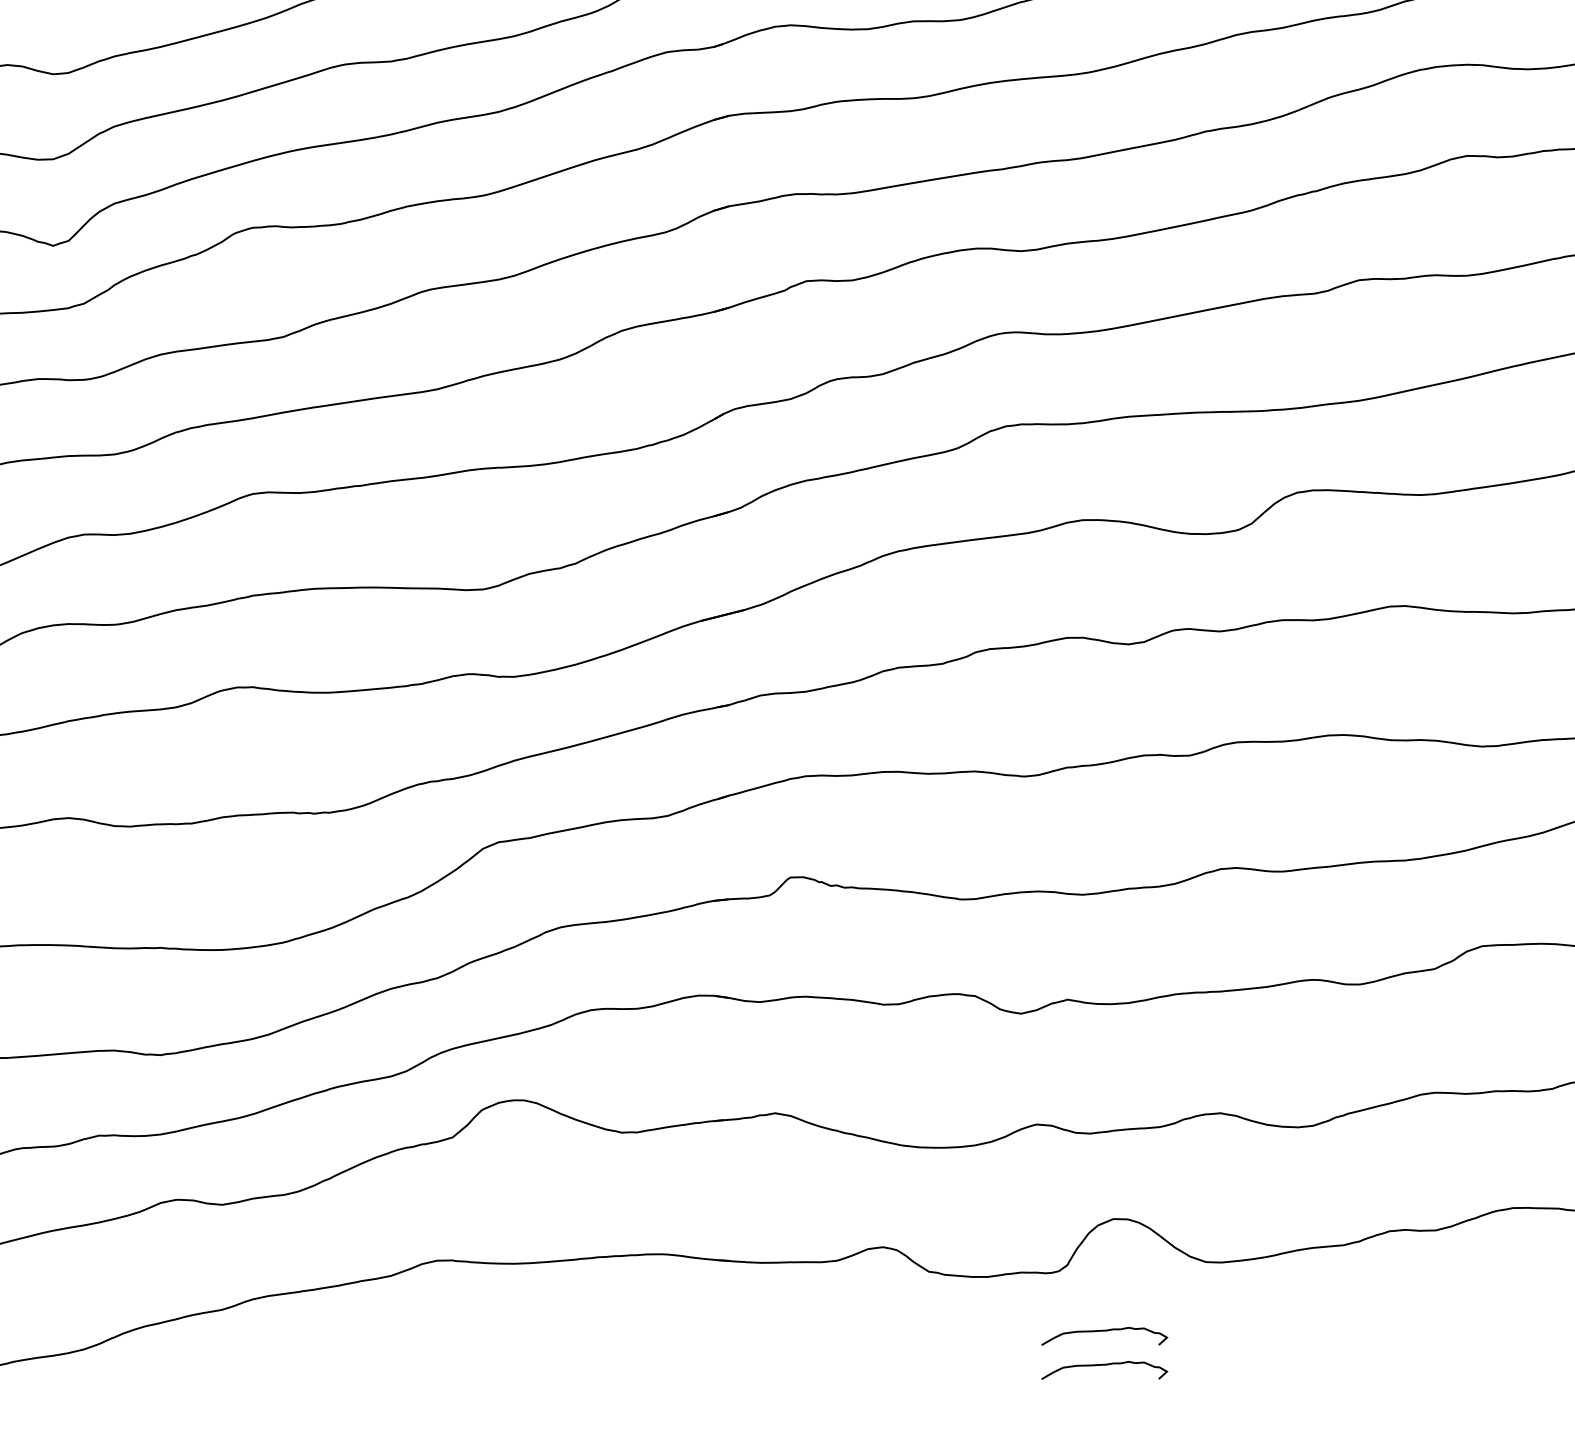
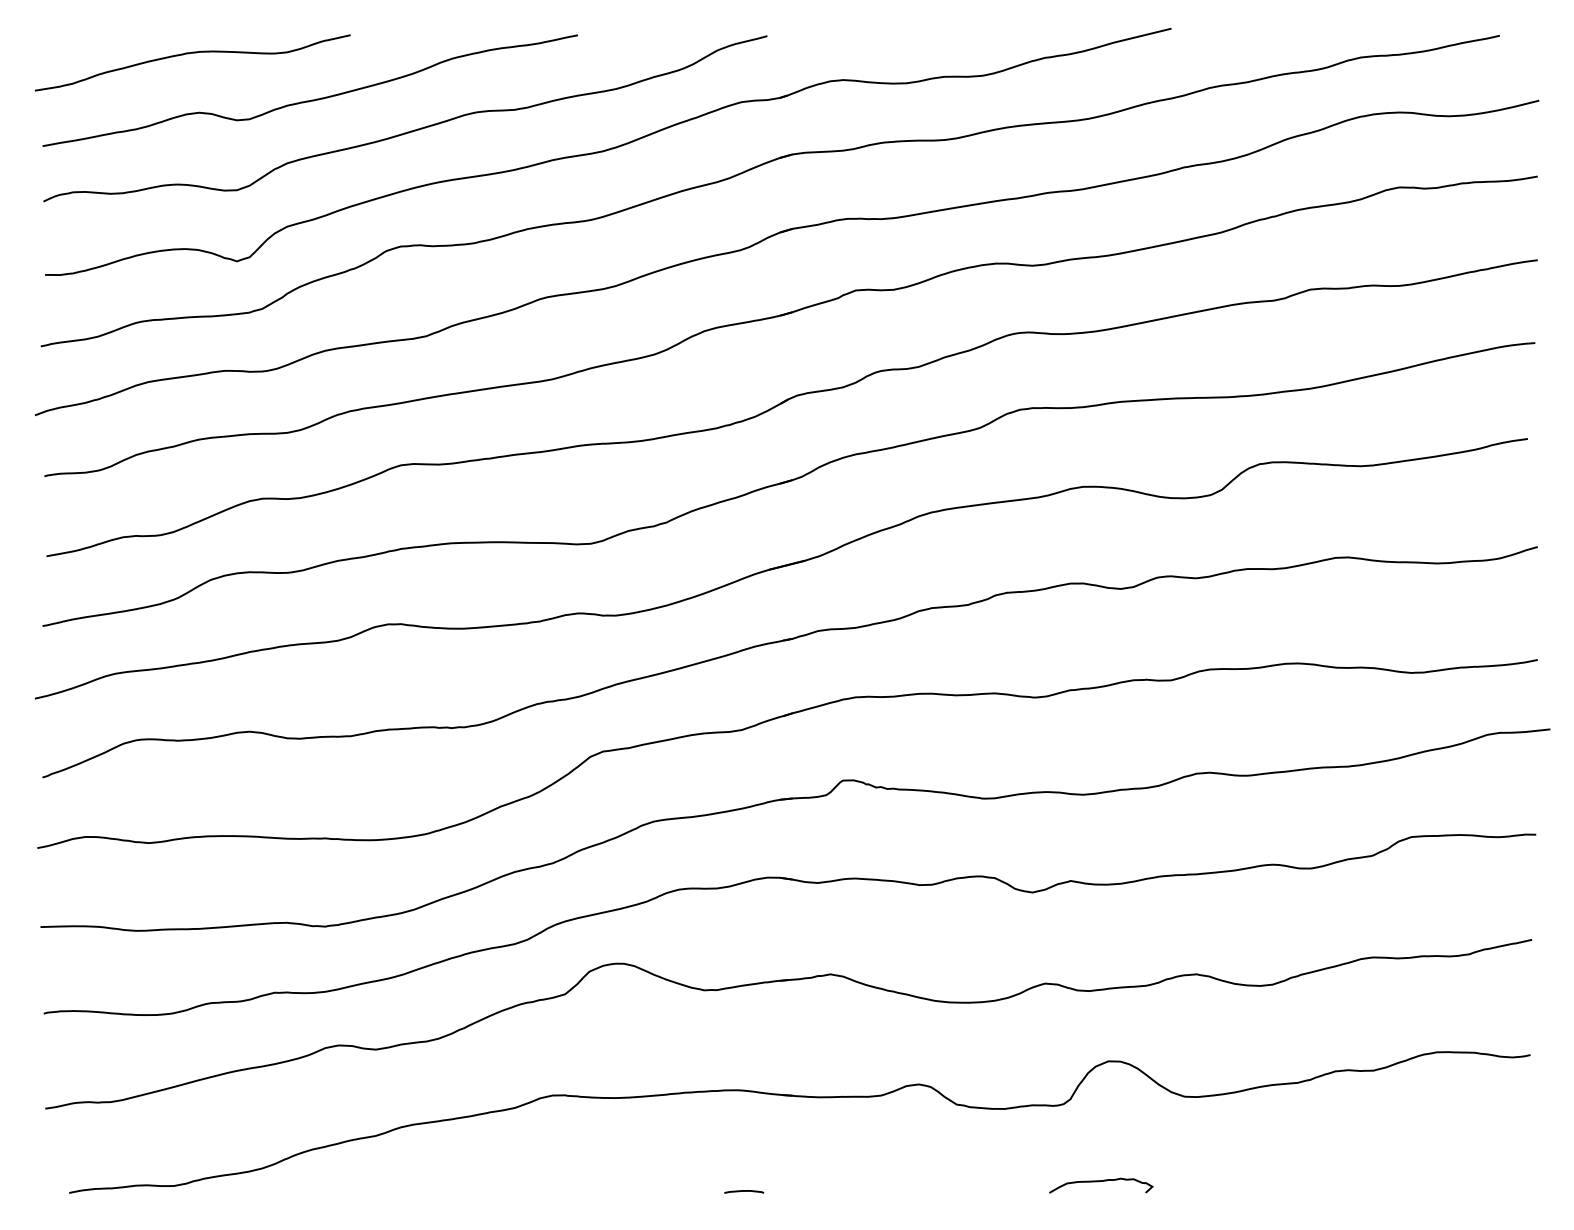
curve: (1105, 1331) -> (1101, 1153), removed
curve: (670, 1377) -> (744, 1191), added

